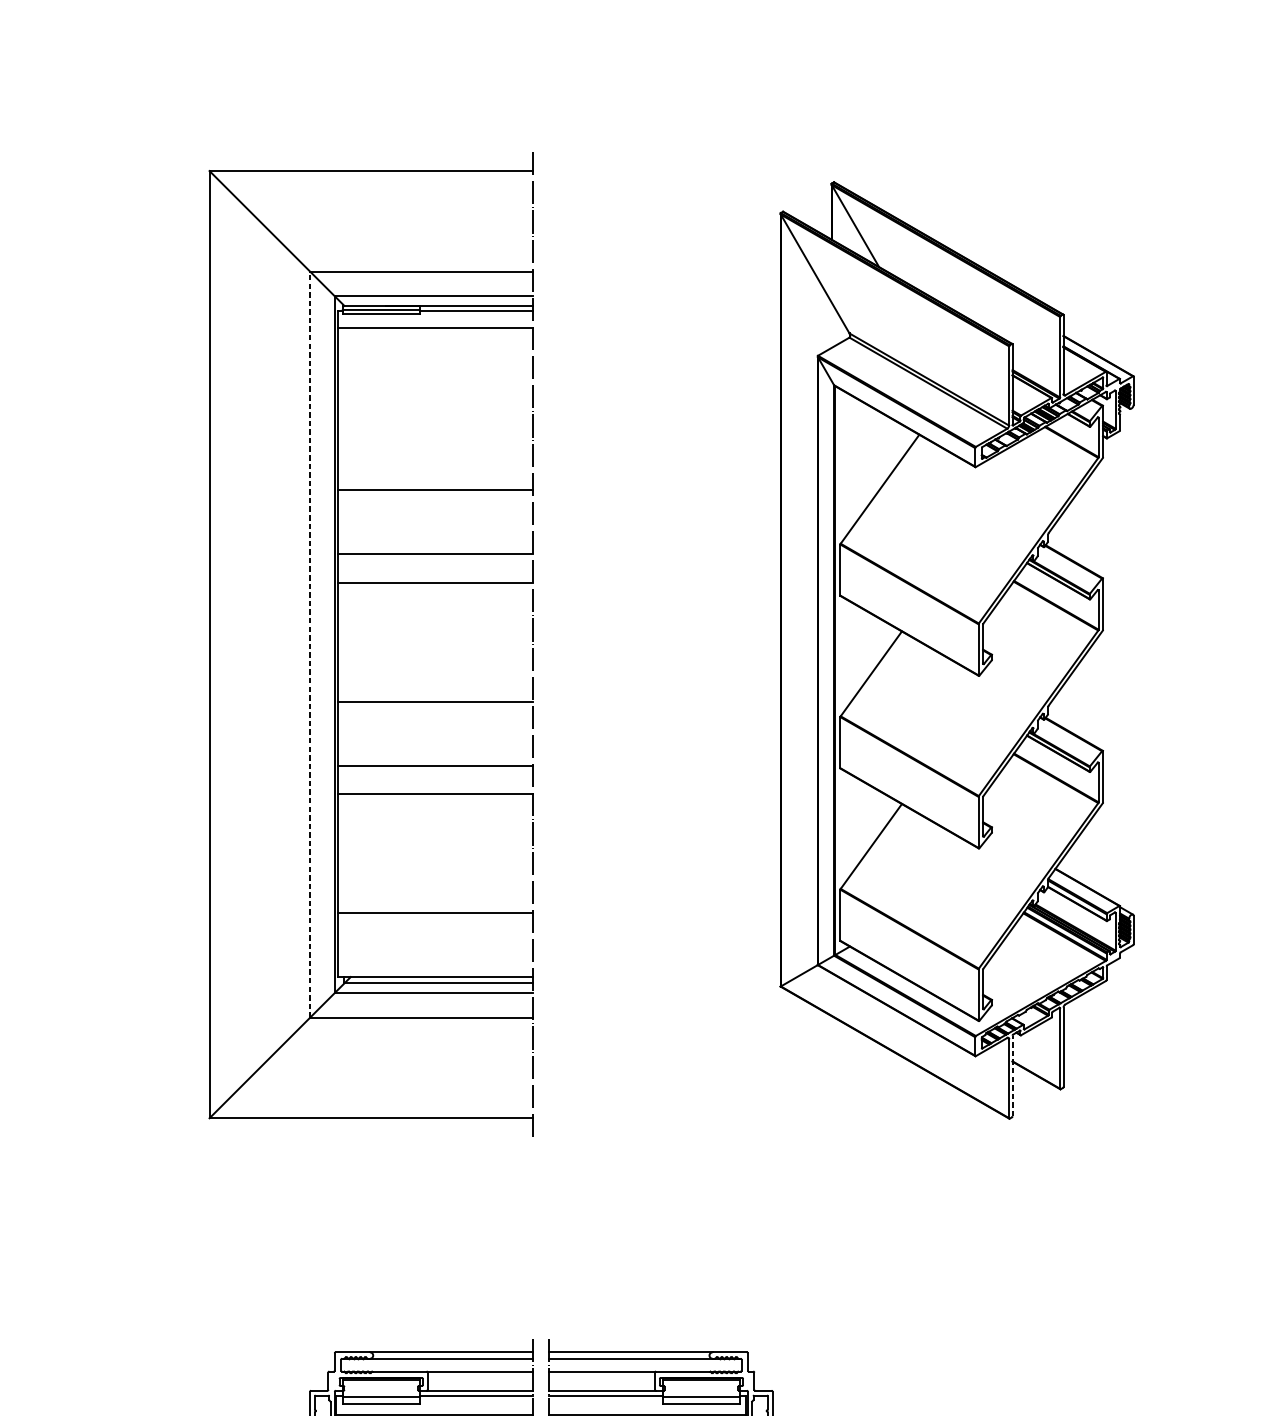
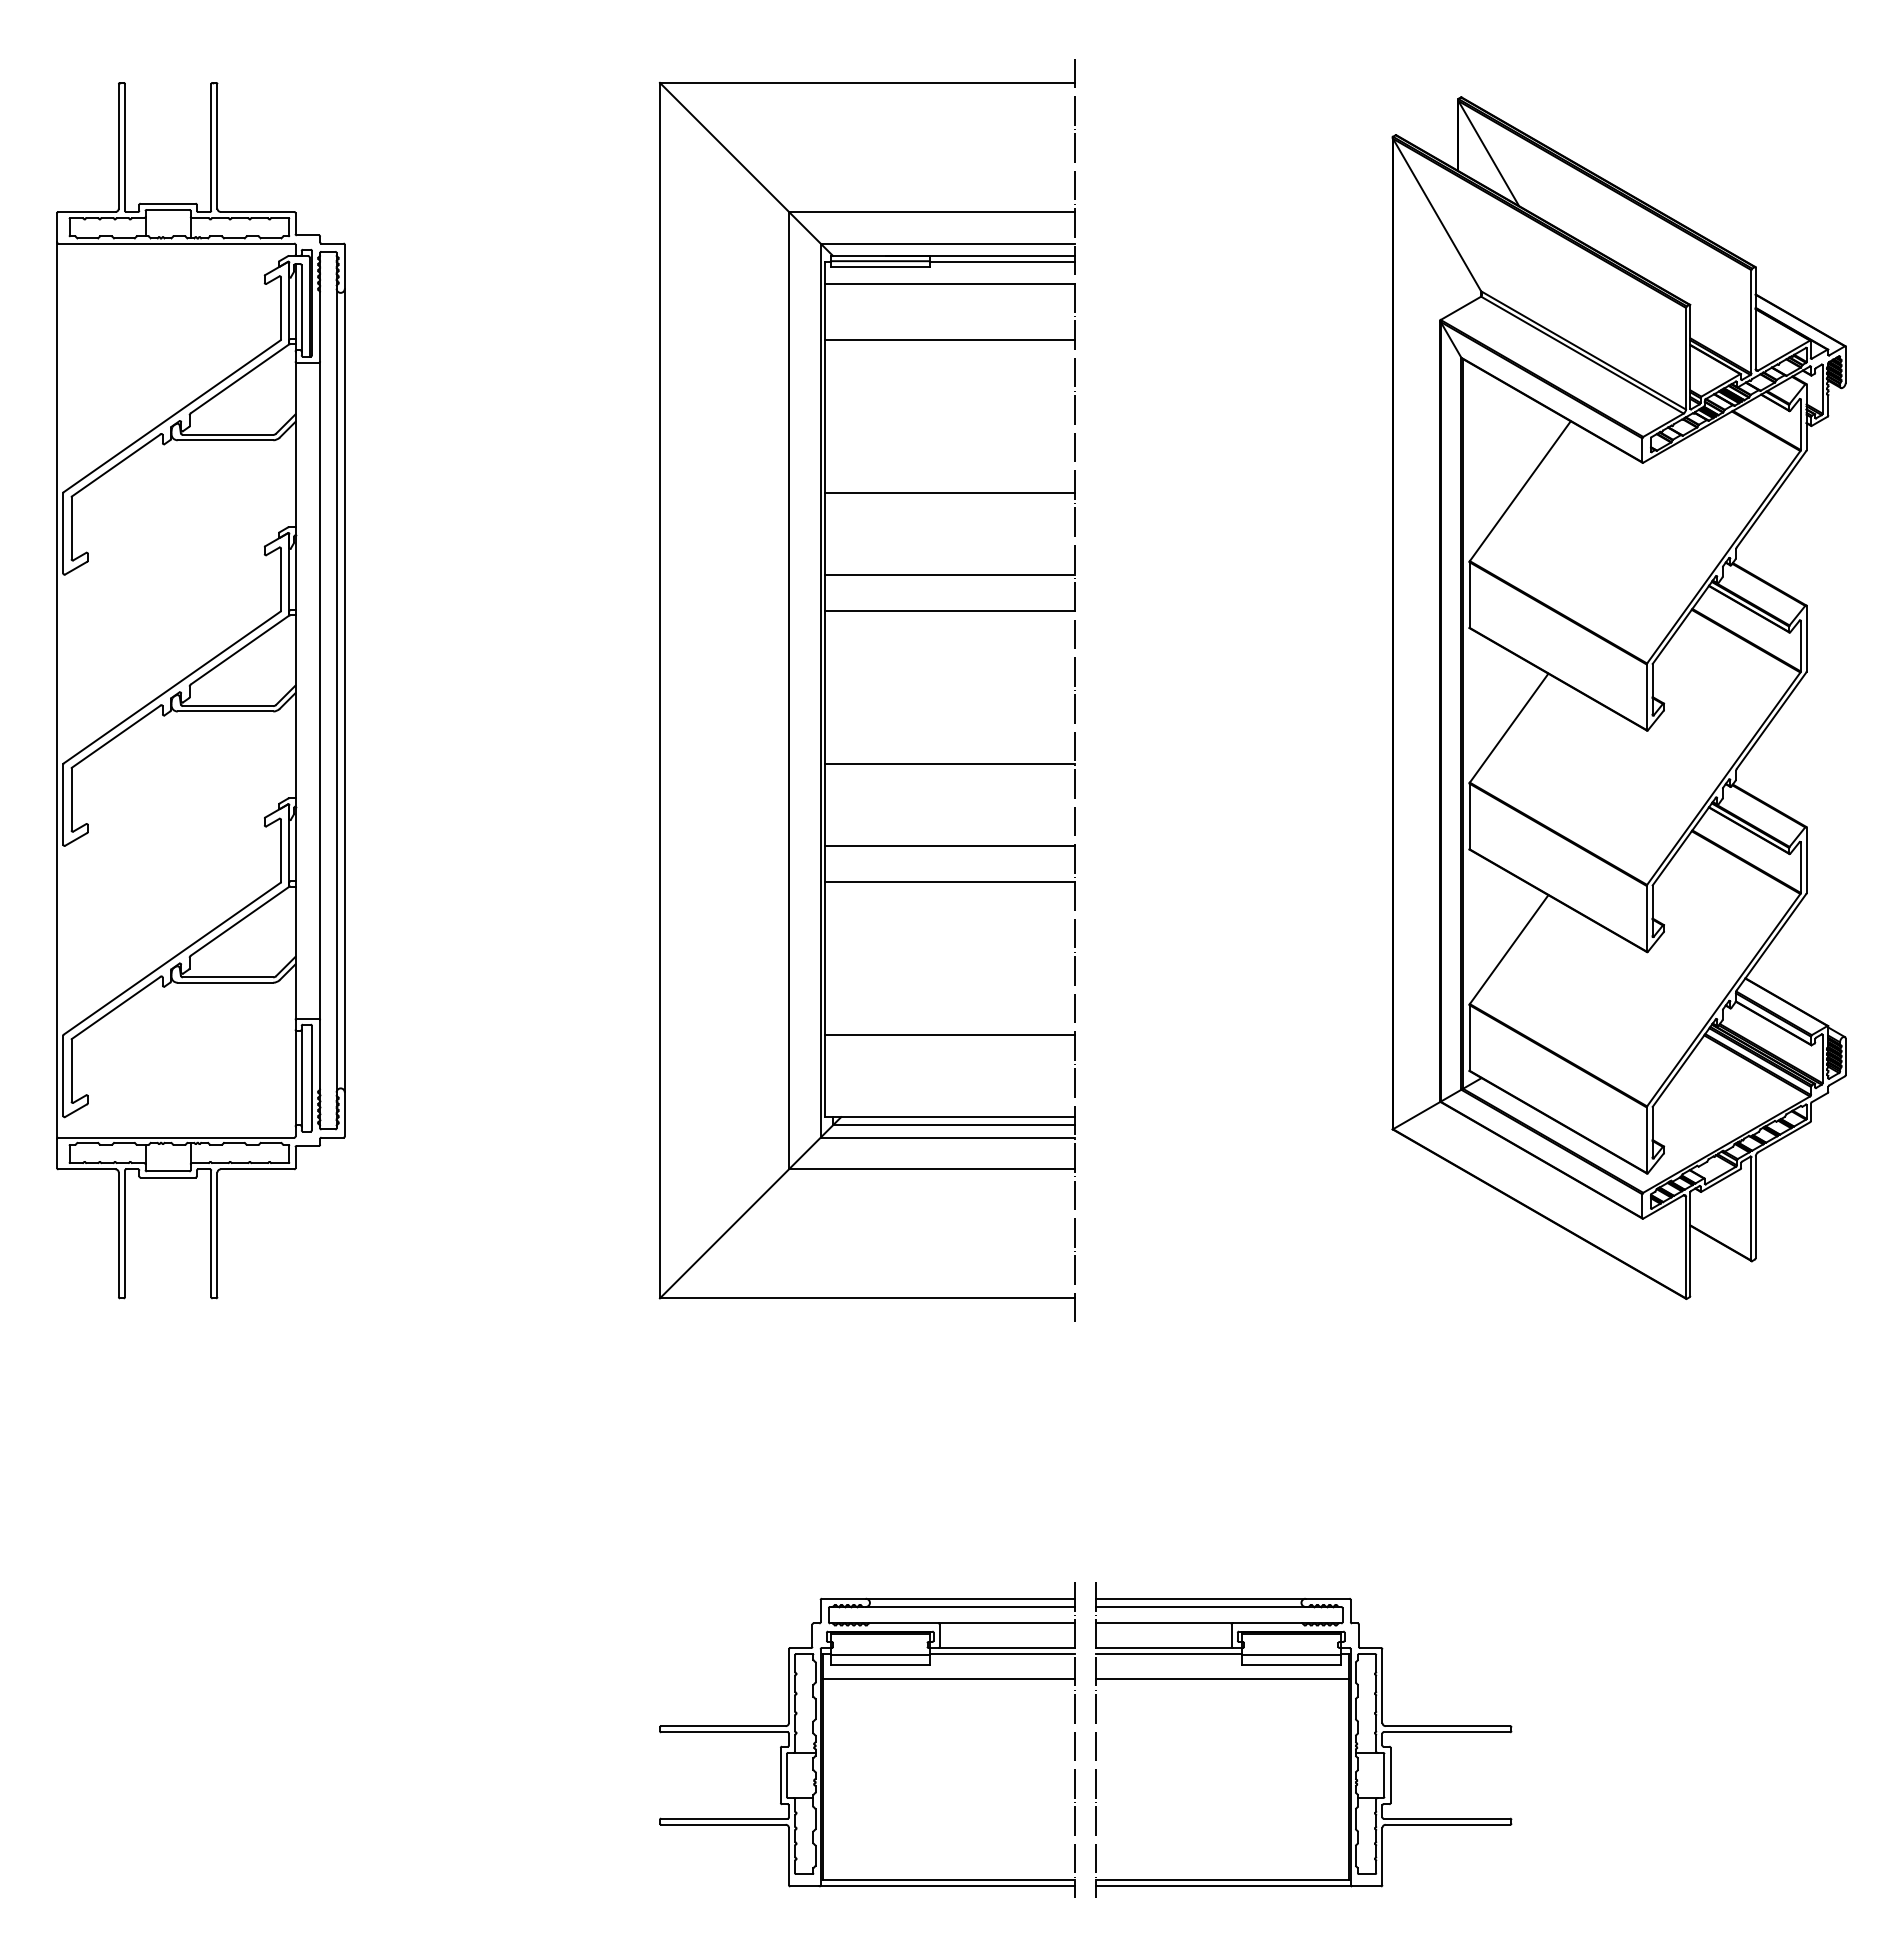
line: (435, 371) -> (949, 339), added
line: (310, 644) -> (789, 690), dashed -> solid
line: (1012, 1076) -> (1690, 1244), dashed -> solid

